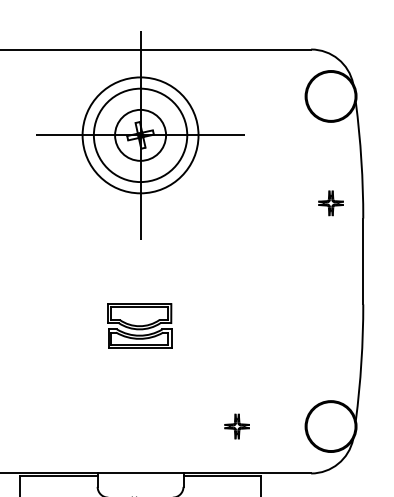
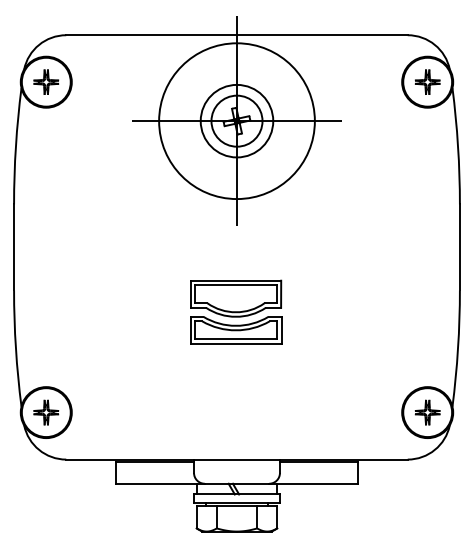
circle: (140, 134) -> (236, 120), size x0.62
circle: (140, 135) -> (236, 121), size x1.67
part: (330, 202) -> (427, 81), moved
part: (140, 325) -> (236, 311), size x1.43
part: (236, 426) -> (427, 412), moved

